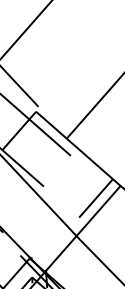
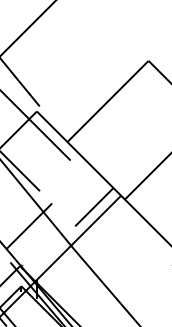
line: (36, 220) -> (29, 226), added

